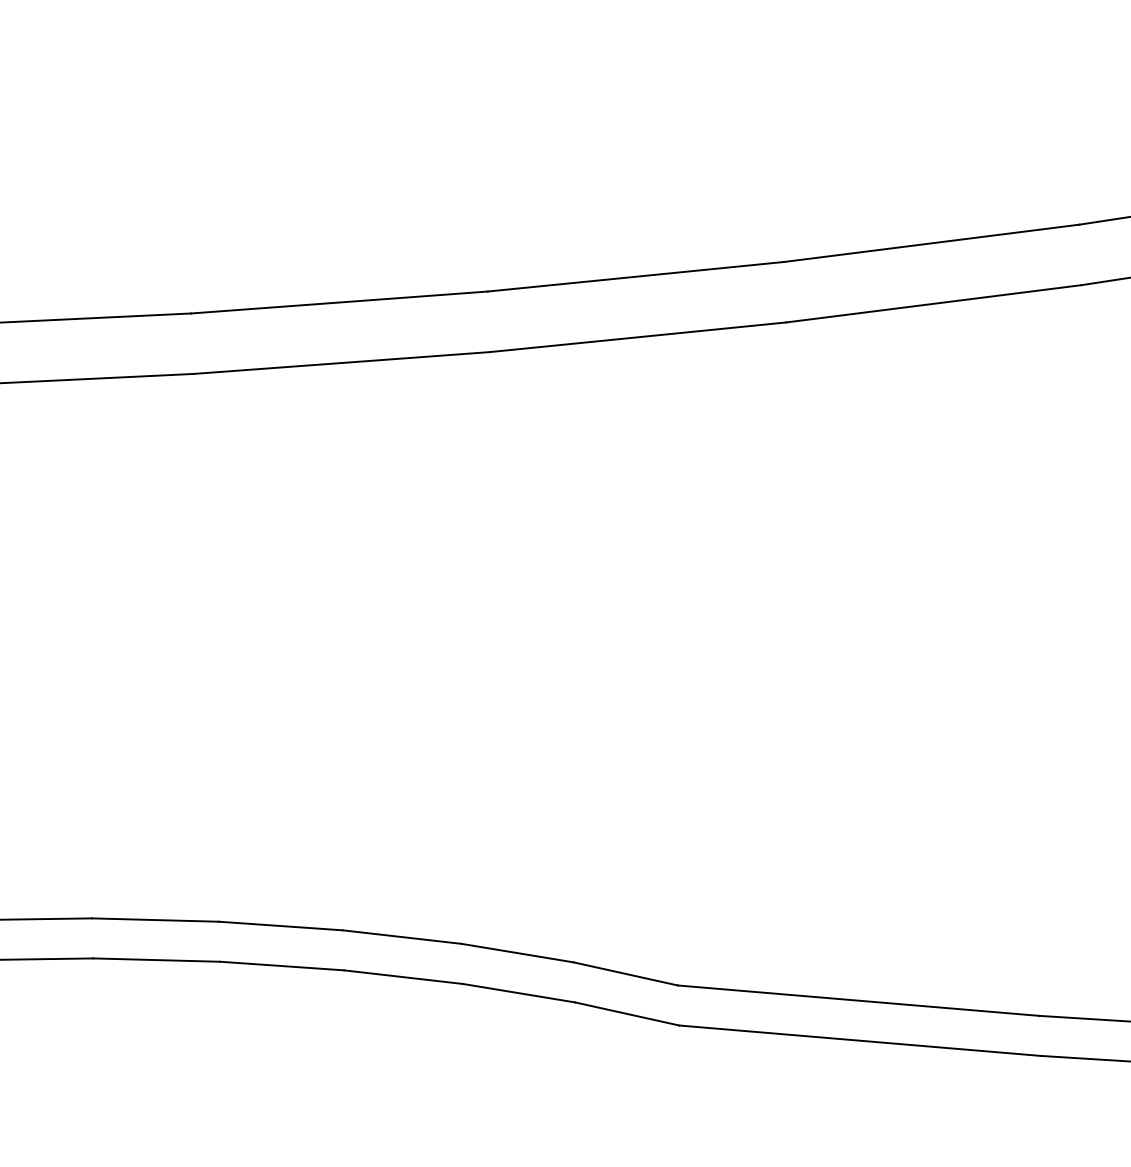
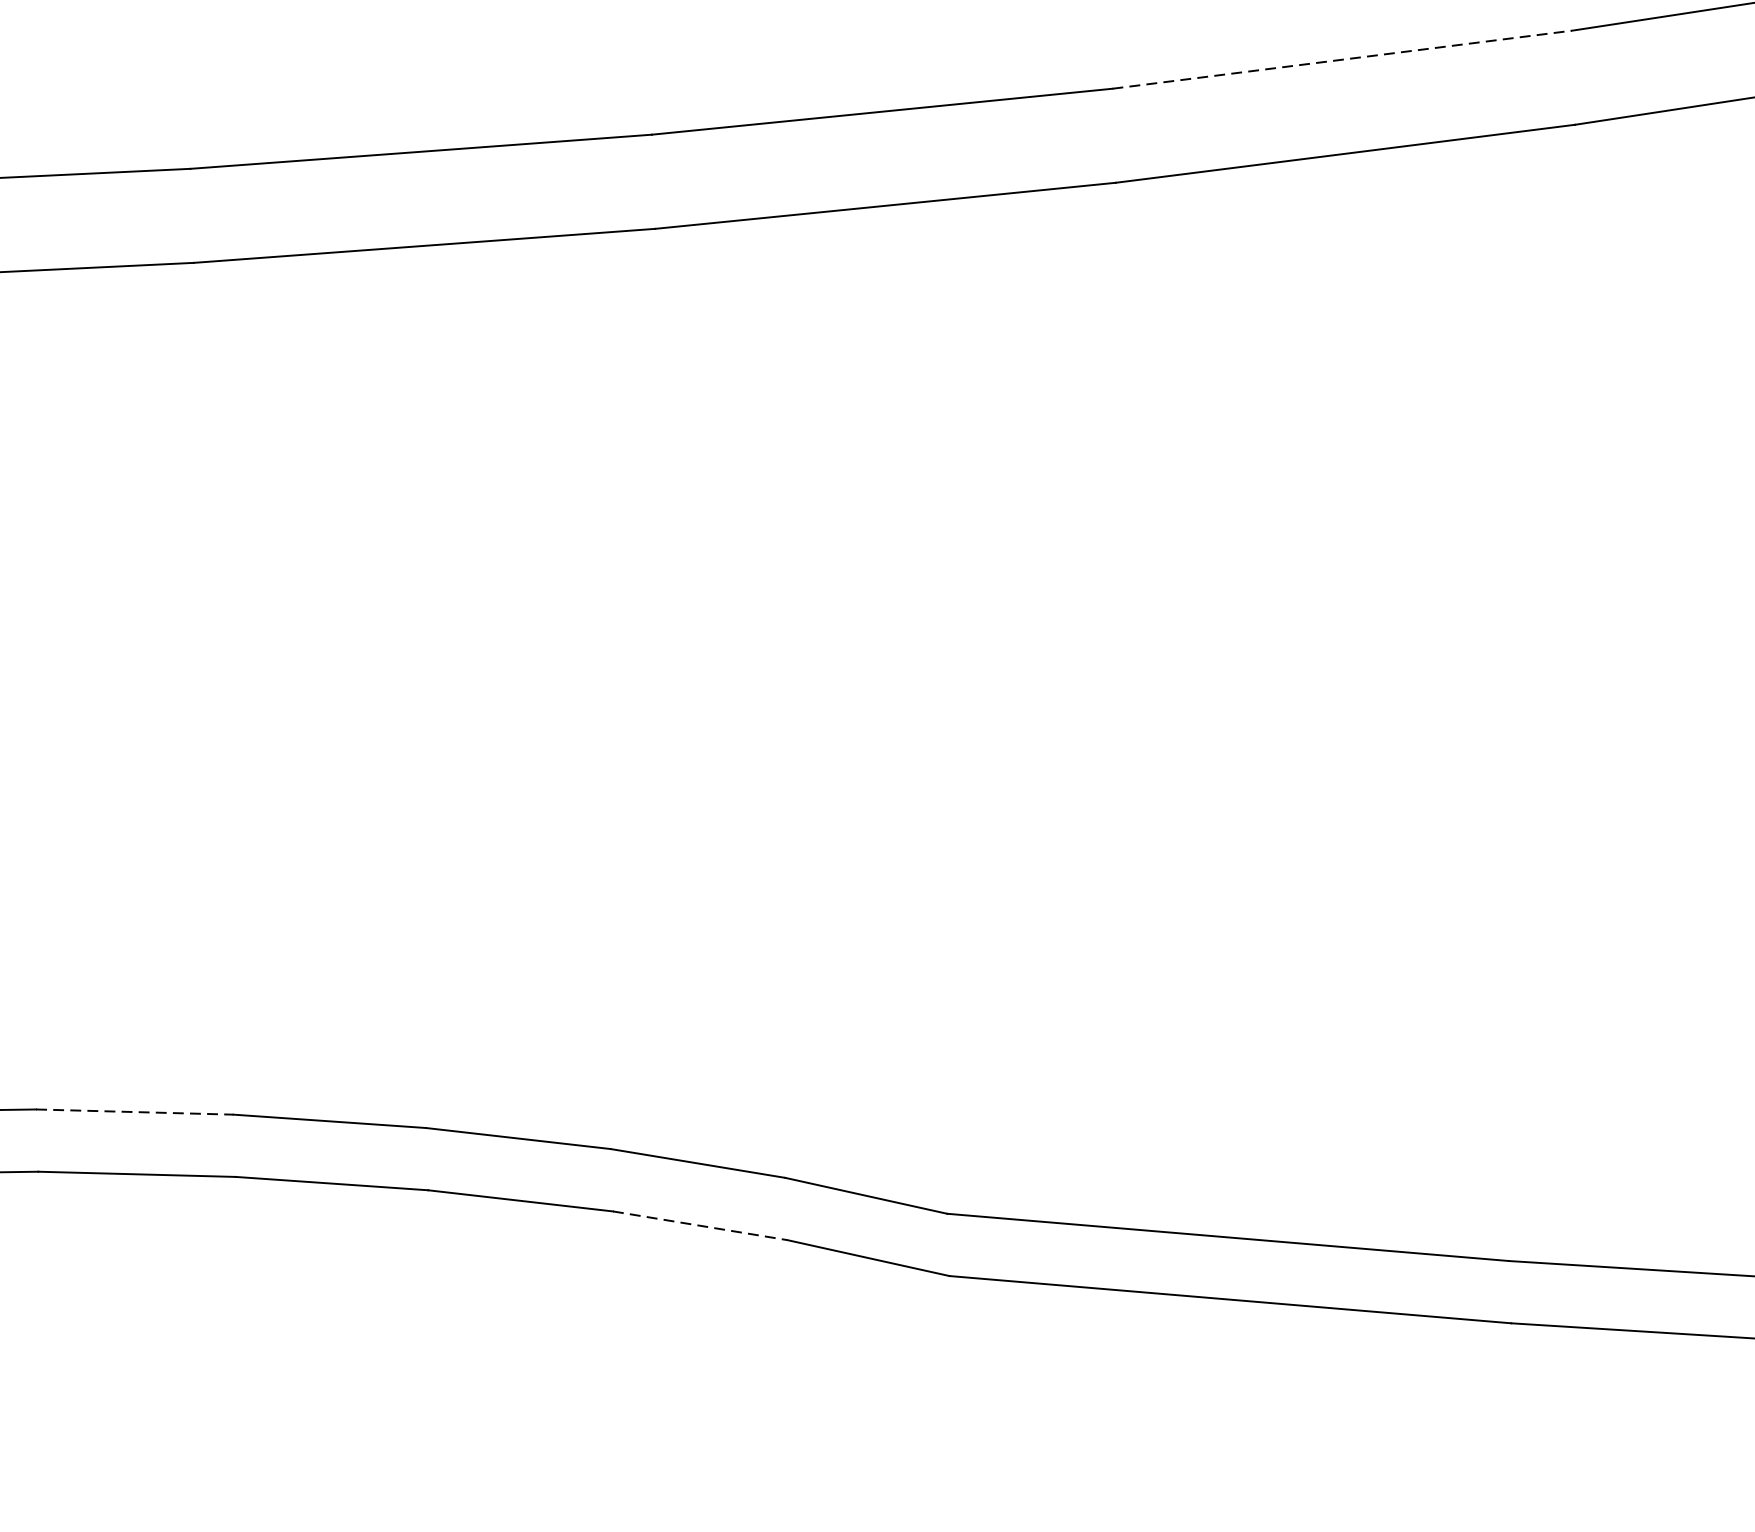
line: (931, 243) -> (1341, 60), solid -> dashed
line: (155, 920) -> (134, 1112), solid -> dashed
line: (518, 993) -> (699, 1226), solid -> dashed

